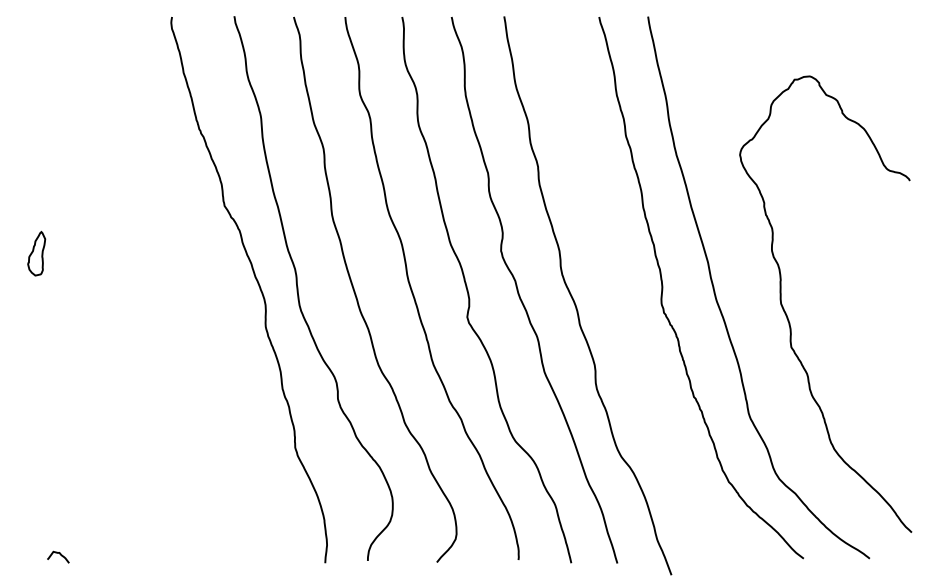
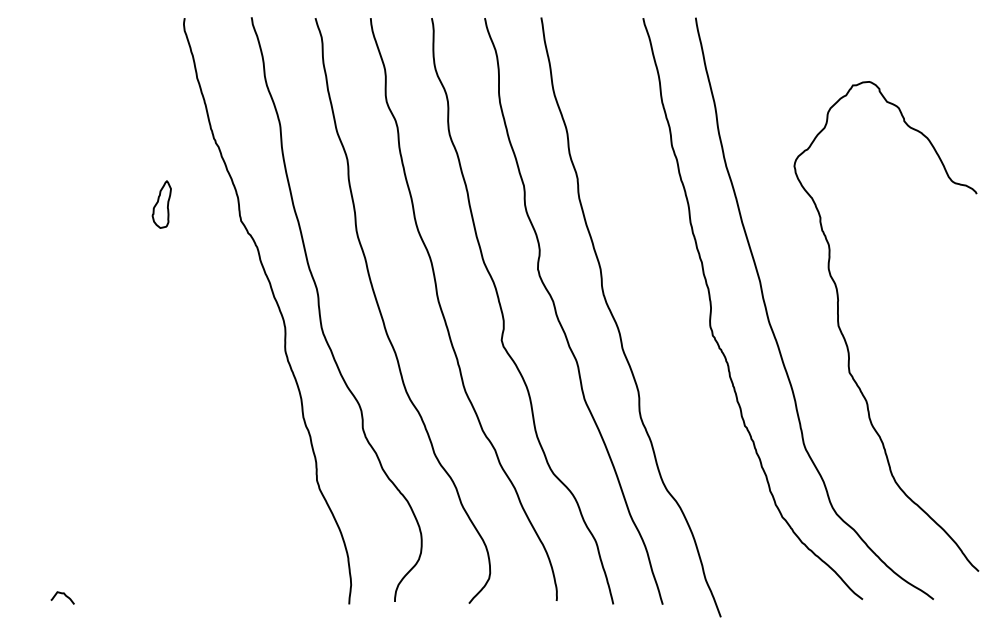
part: (36, 253) -> (161, 204), moved

